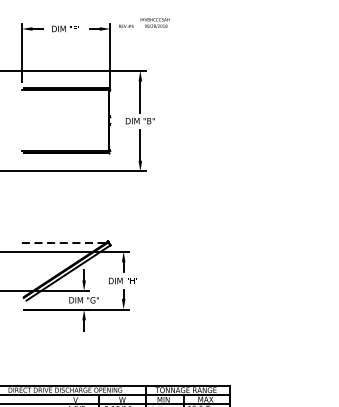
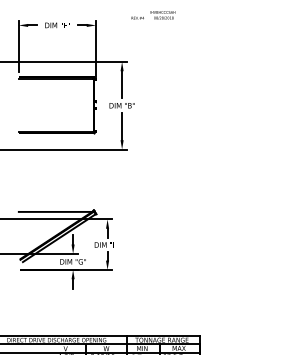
text: (144, 23) -> (153, 15), moved
line: (63, 242) -> (55, 211), dashed -> solid

